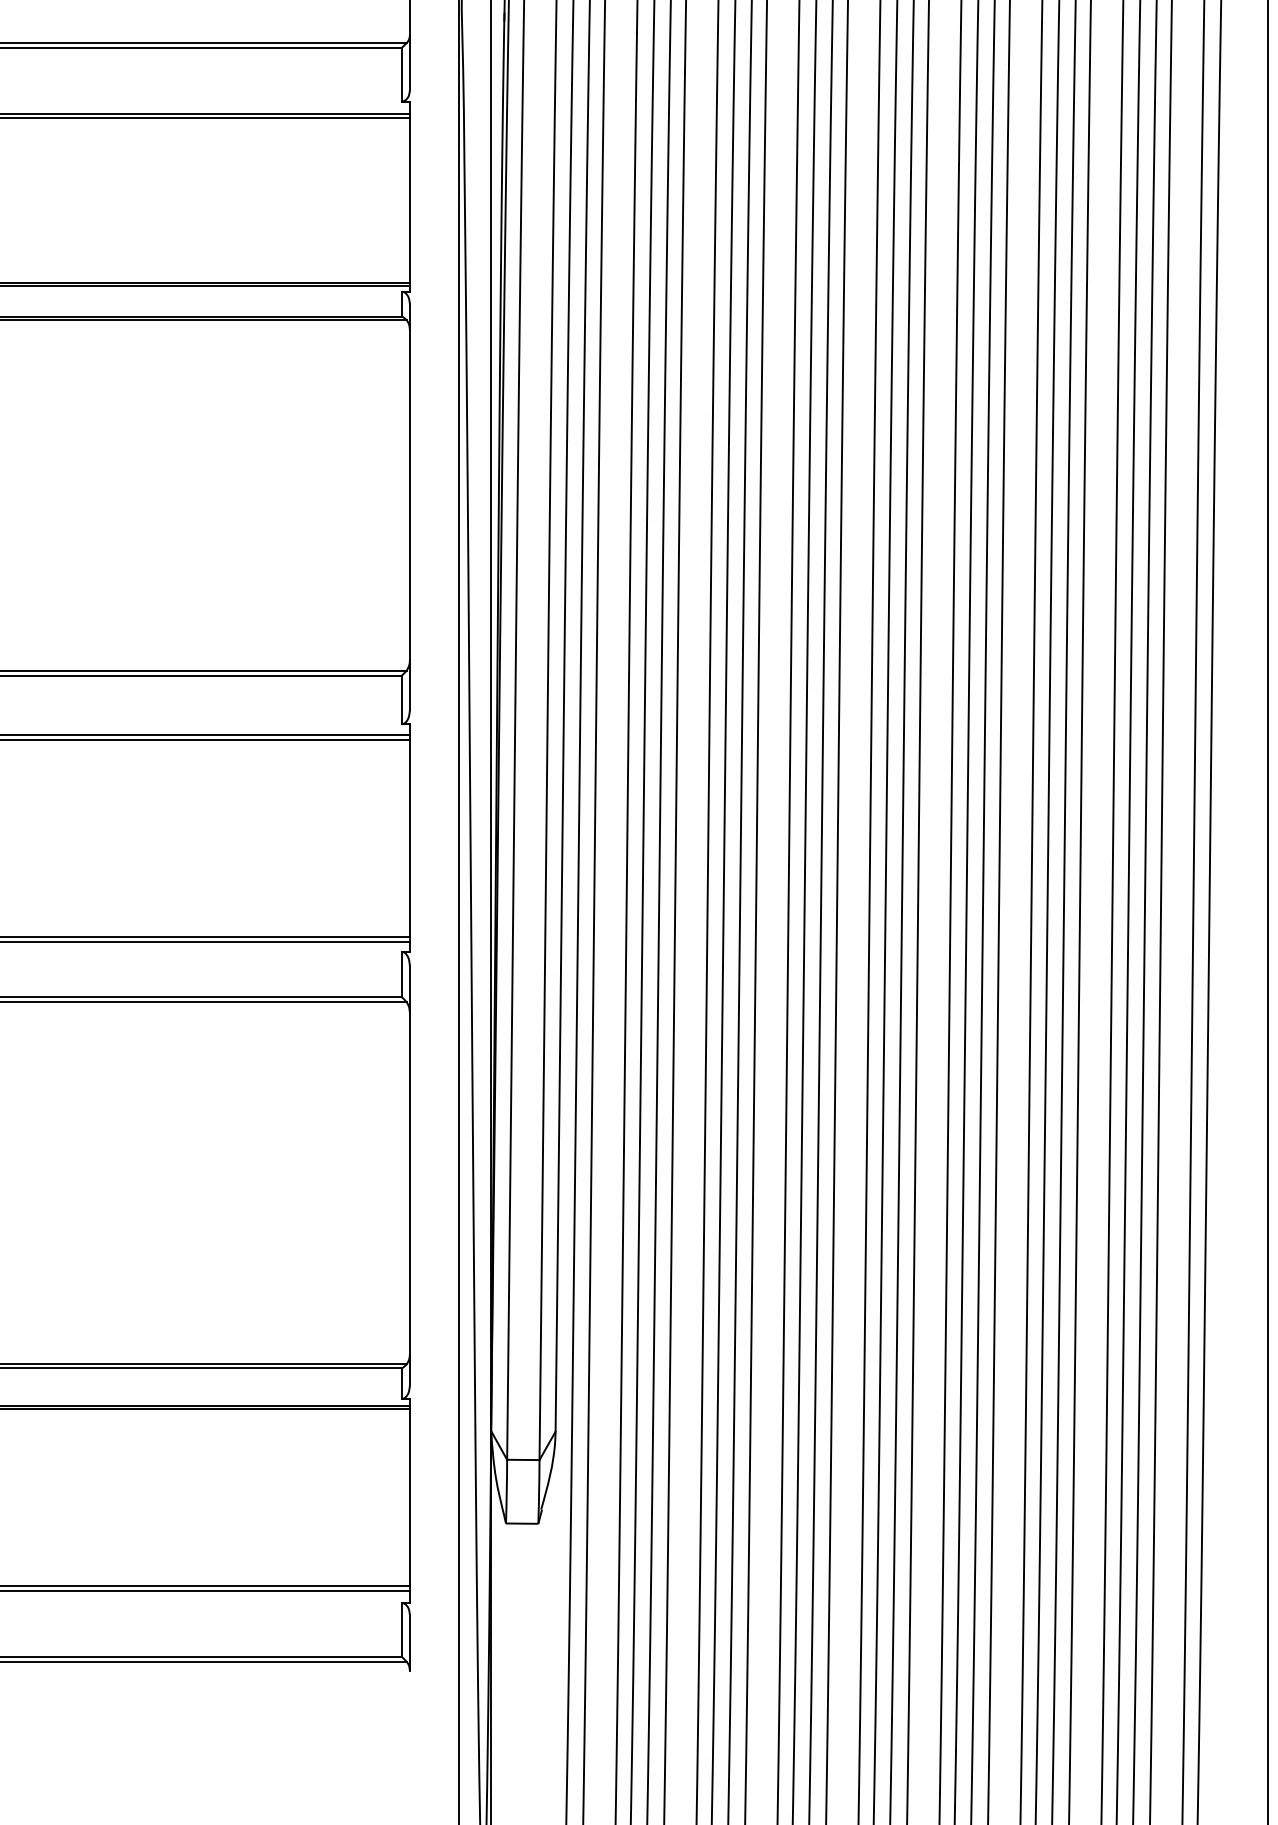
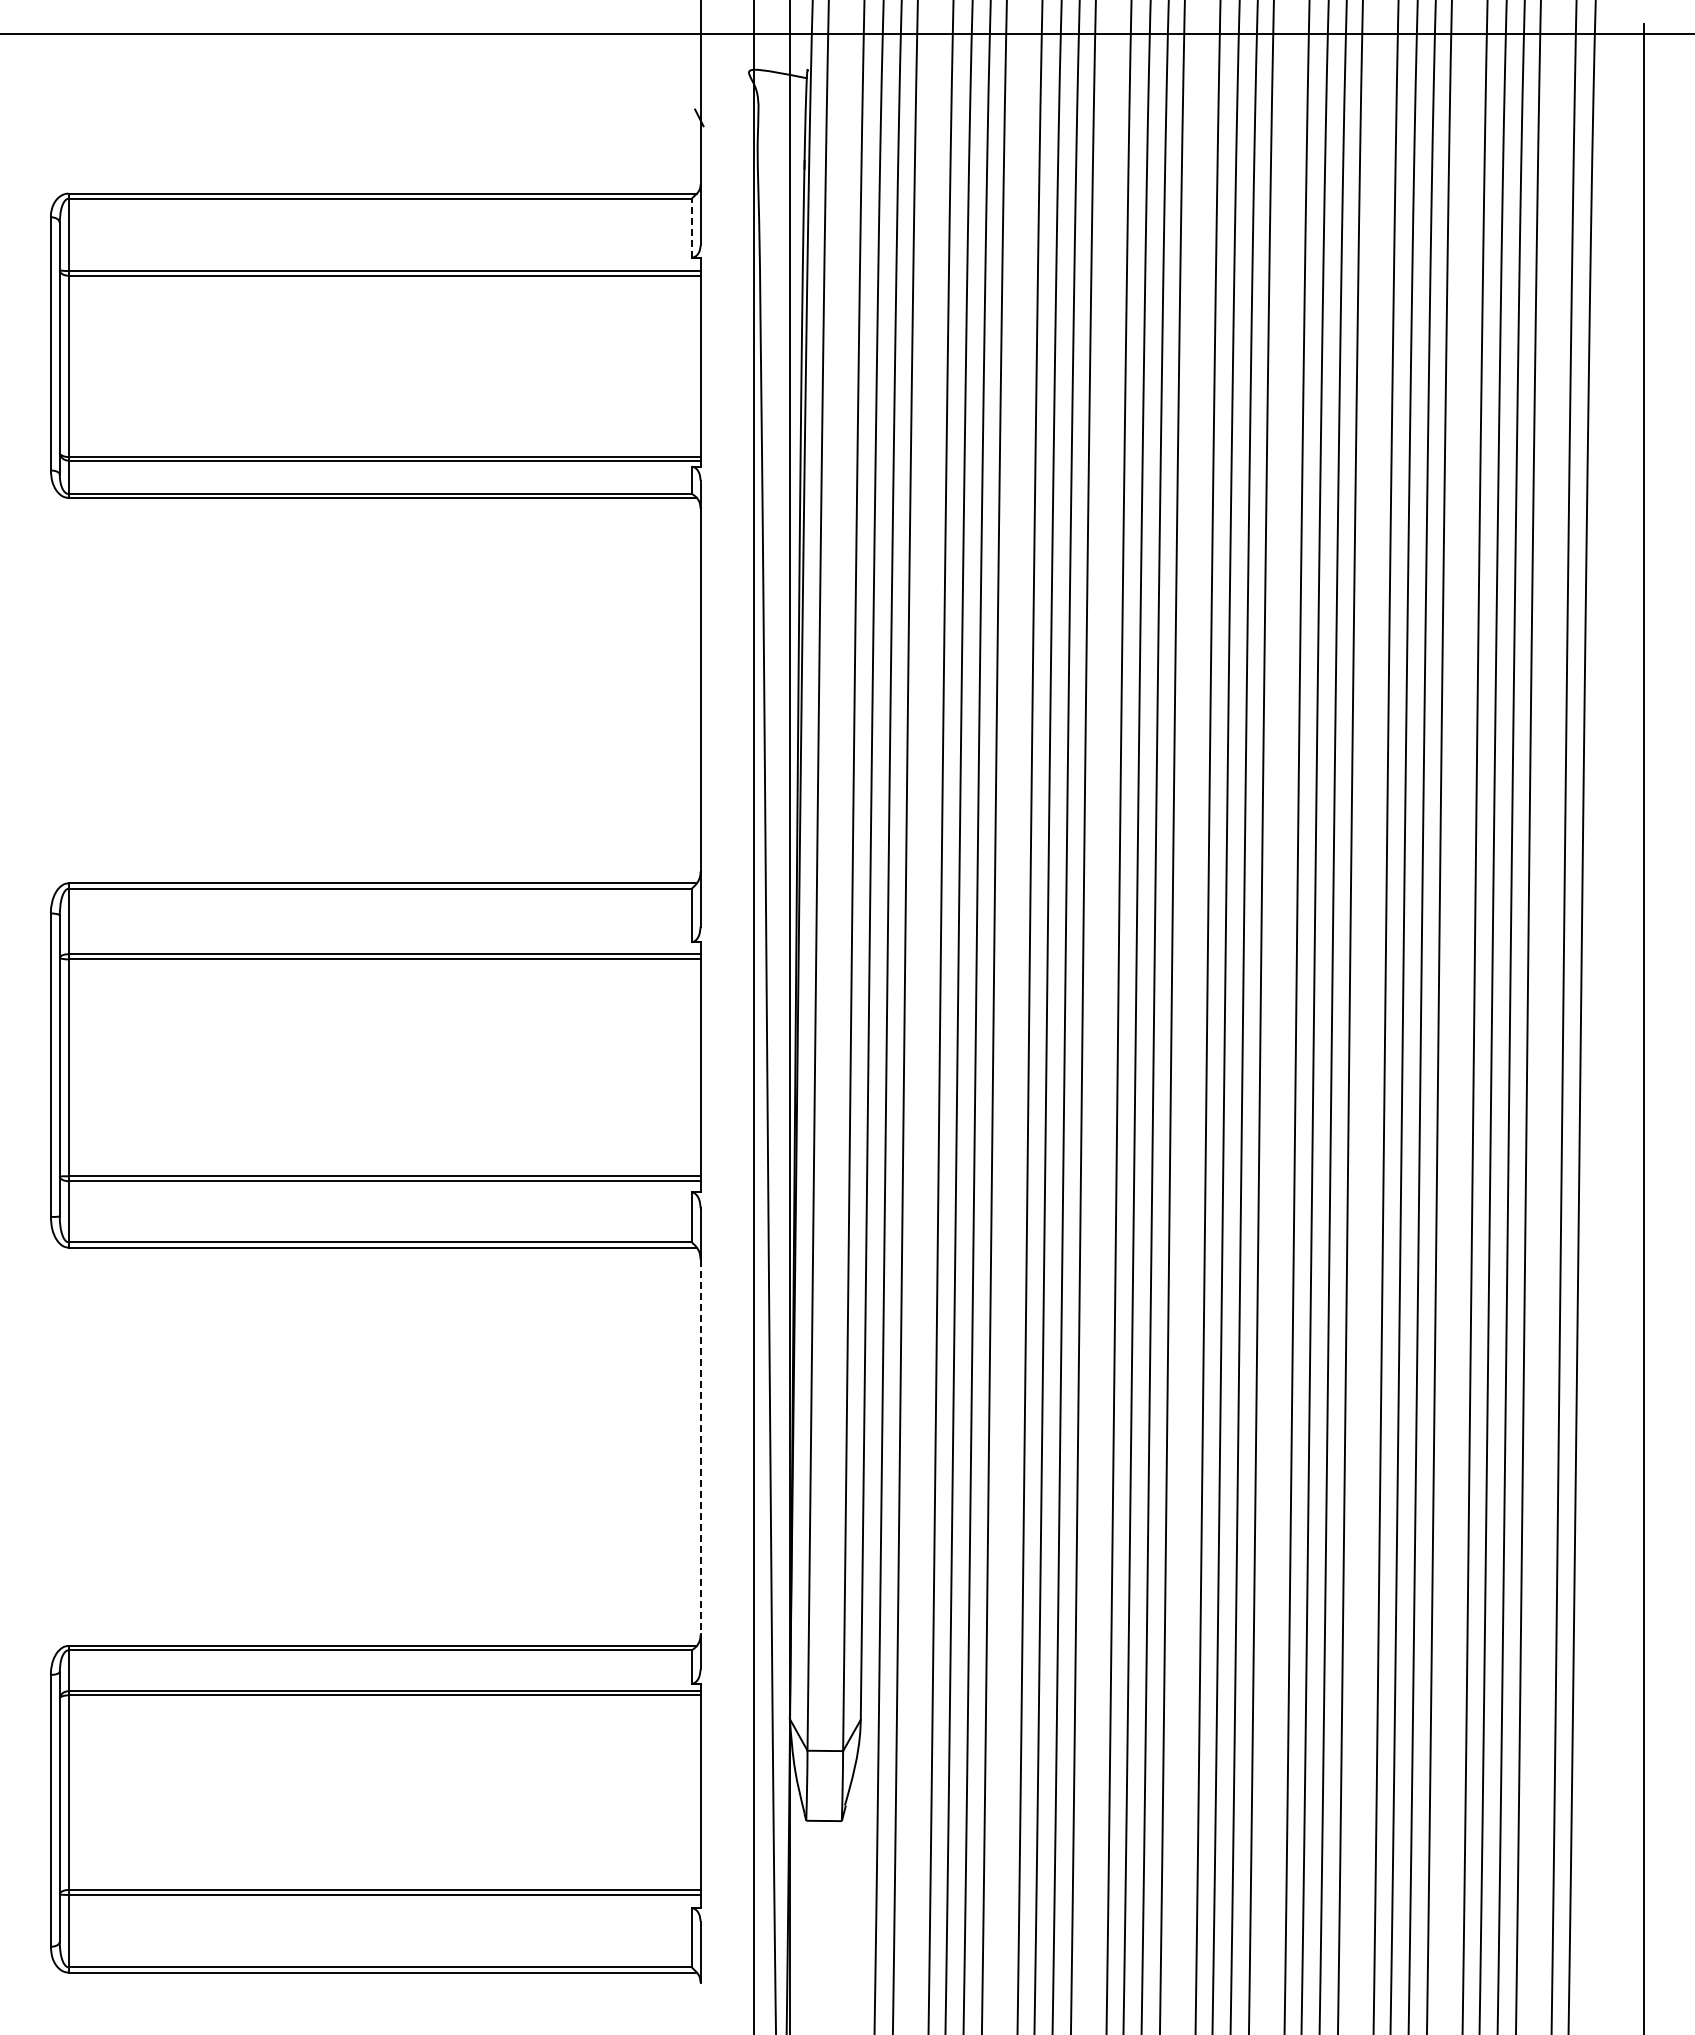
line: (401, 74) -> (691, 227), solid -> dashed
line: (409, 1183) -> (700, 1447), solid -> dashed

